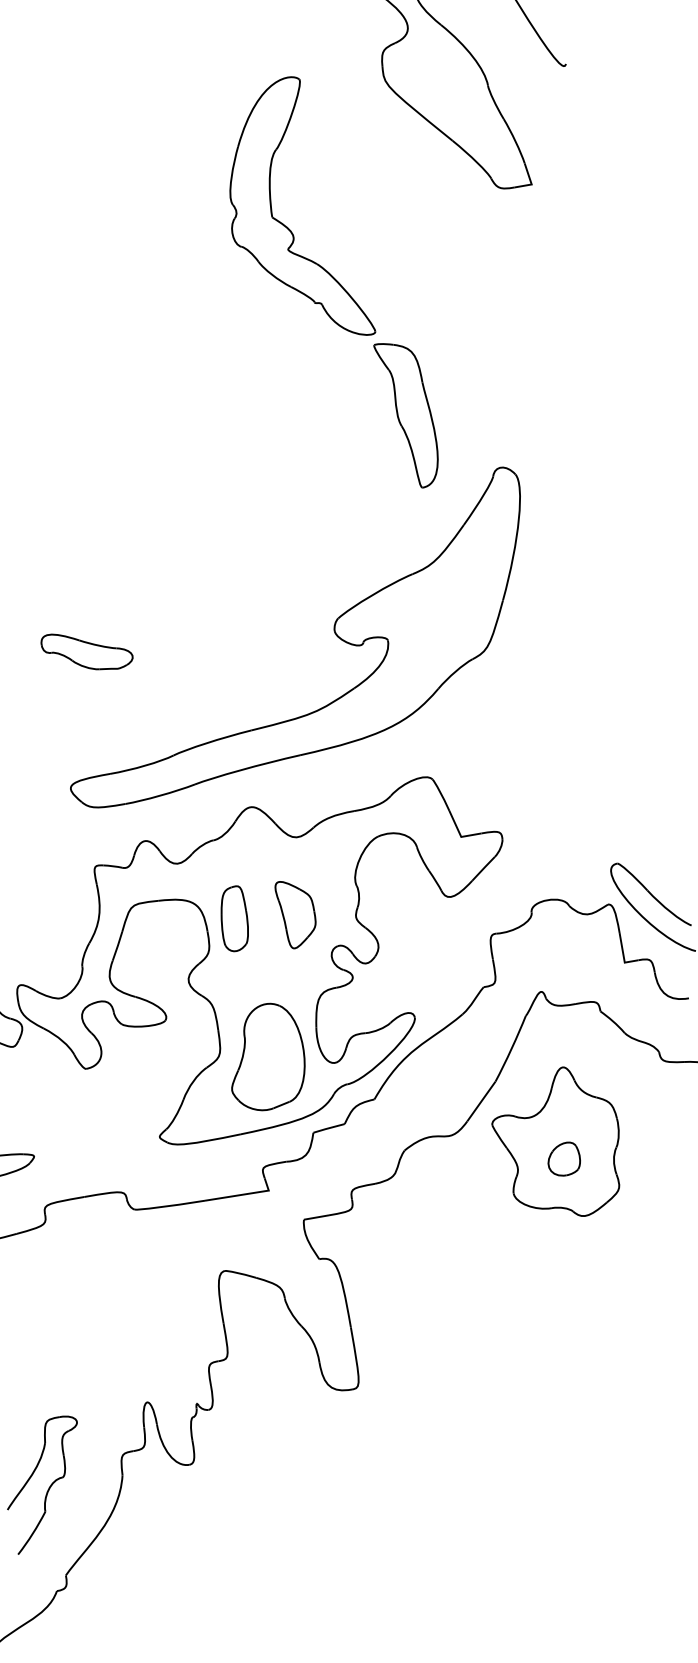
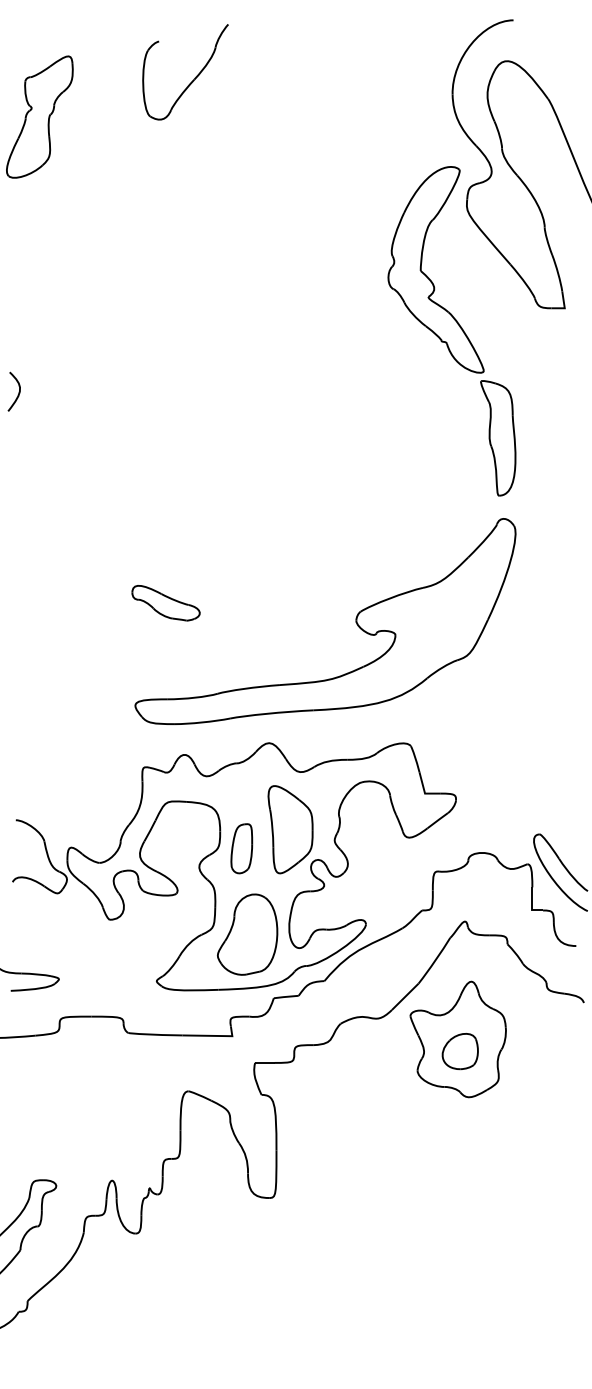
part: (325, 288) -> (451, 331), moved
part: (297, 912) -> (290, 829), size x1.67
part: (233, 918) -> (241, 848), moved
part: (563, 1159) -> (459, 1051), size x1.43

